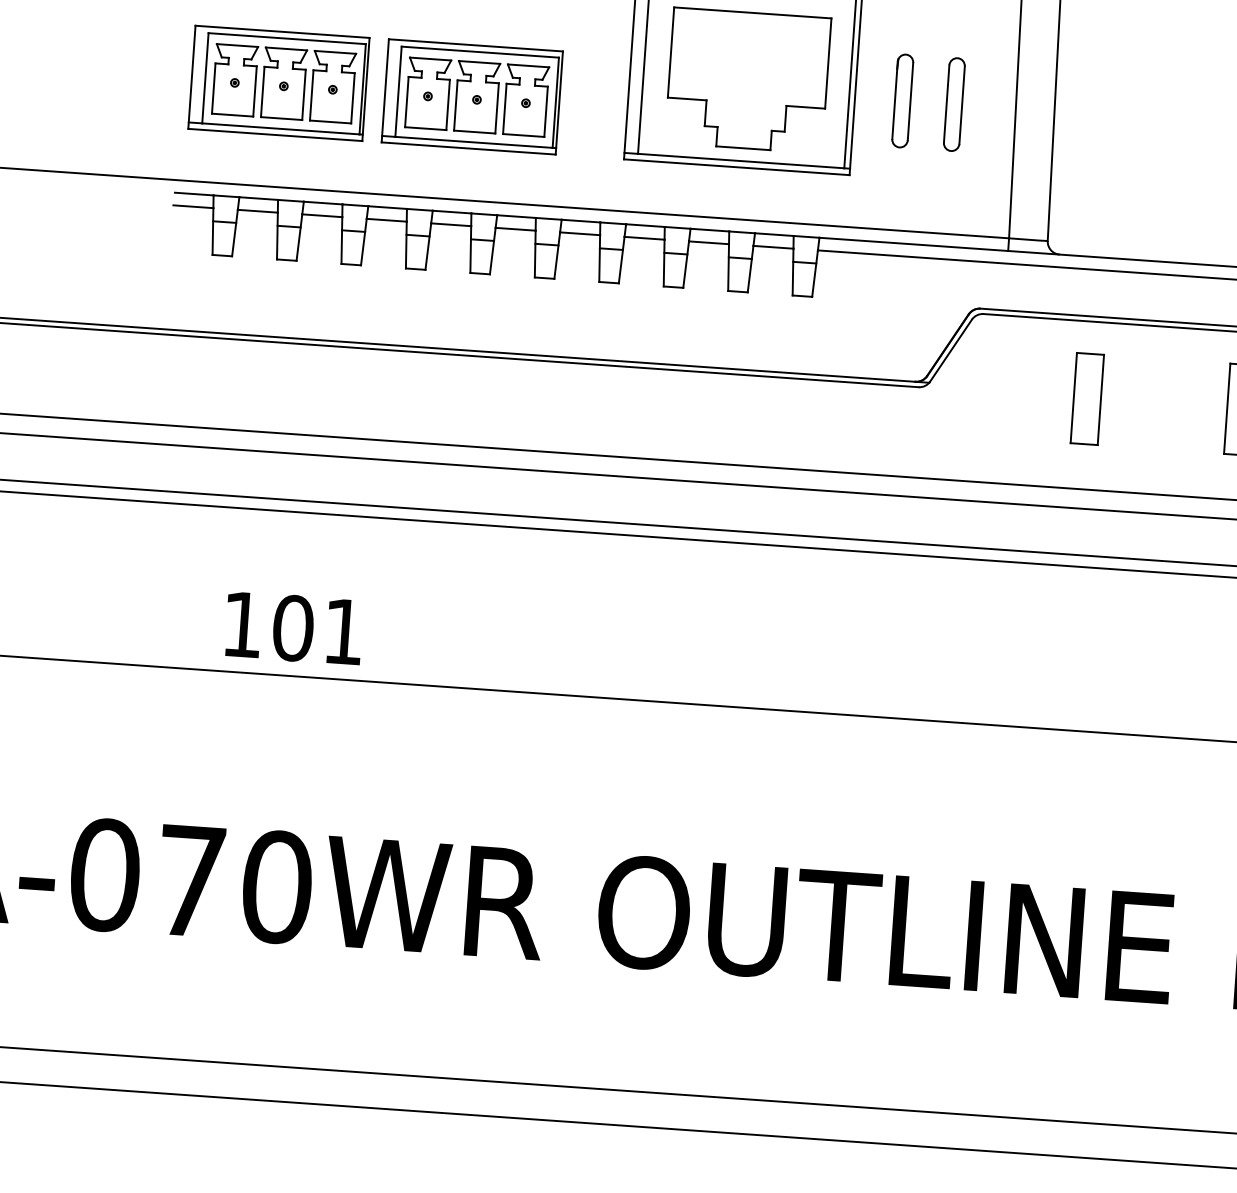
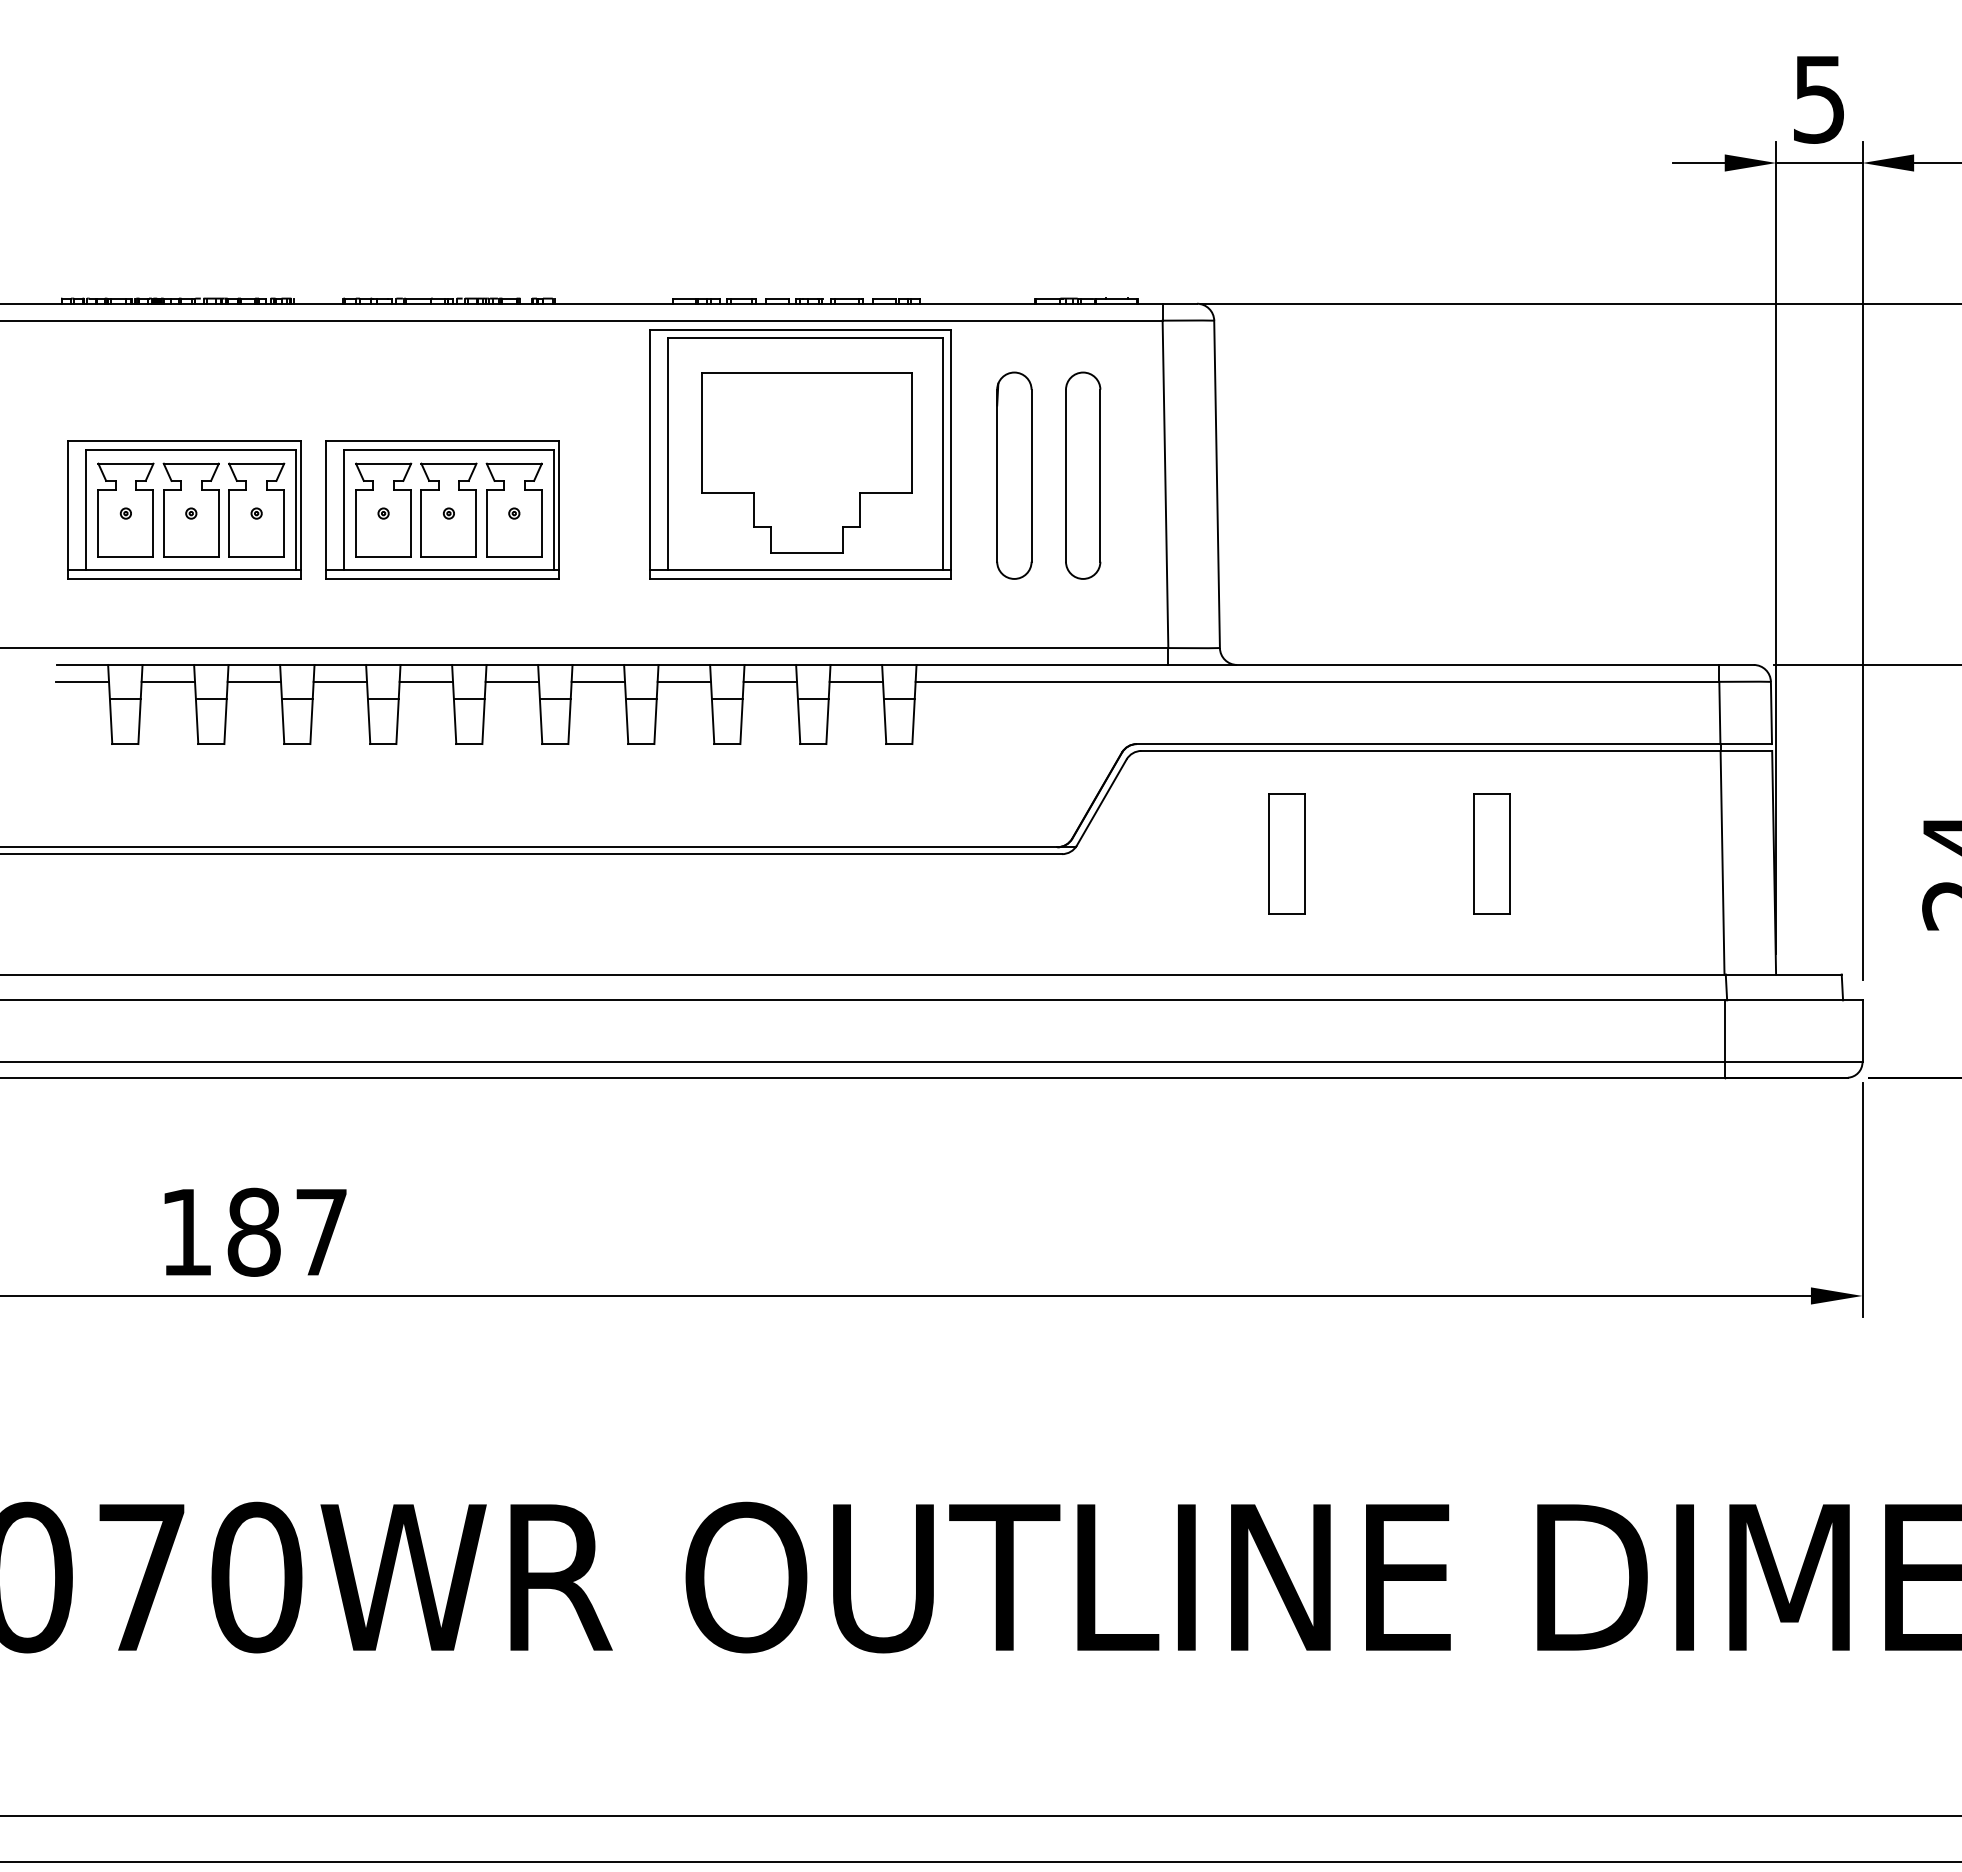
part: (902, 100) -> (1014, 475), size x1.67
part: (954, 104) -> (1083, 475), size x1.67
text: (317, 630) -> (286, 1232), 101 -> 187

